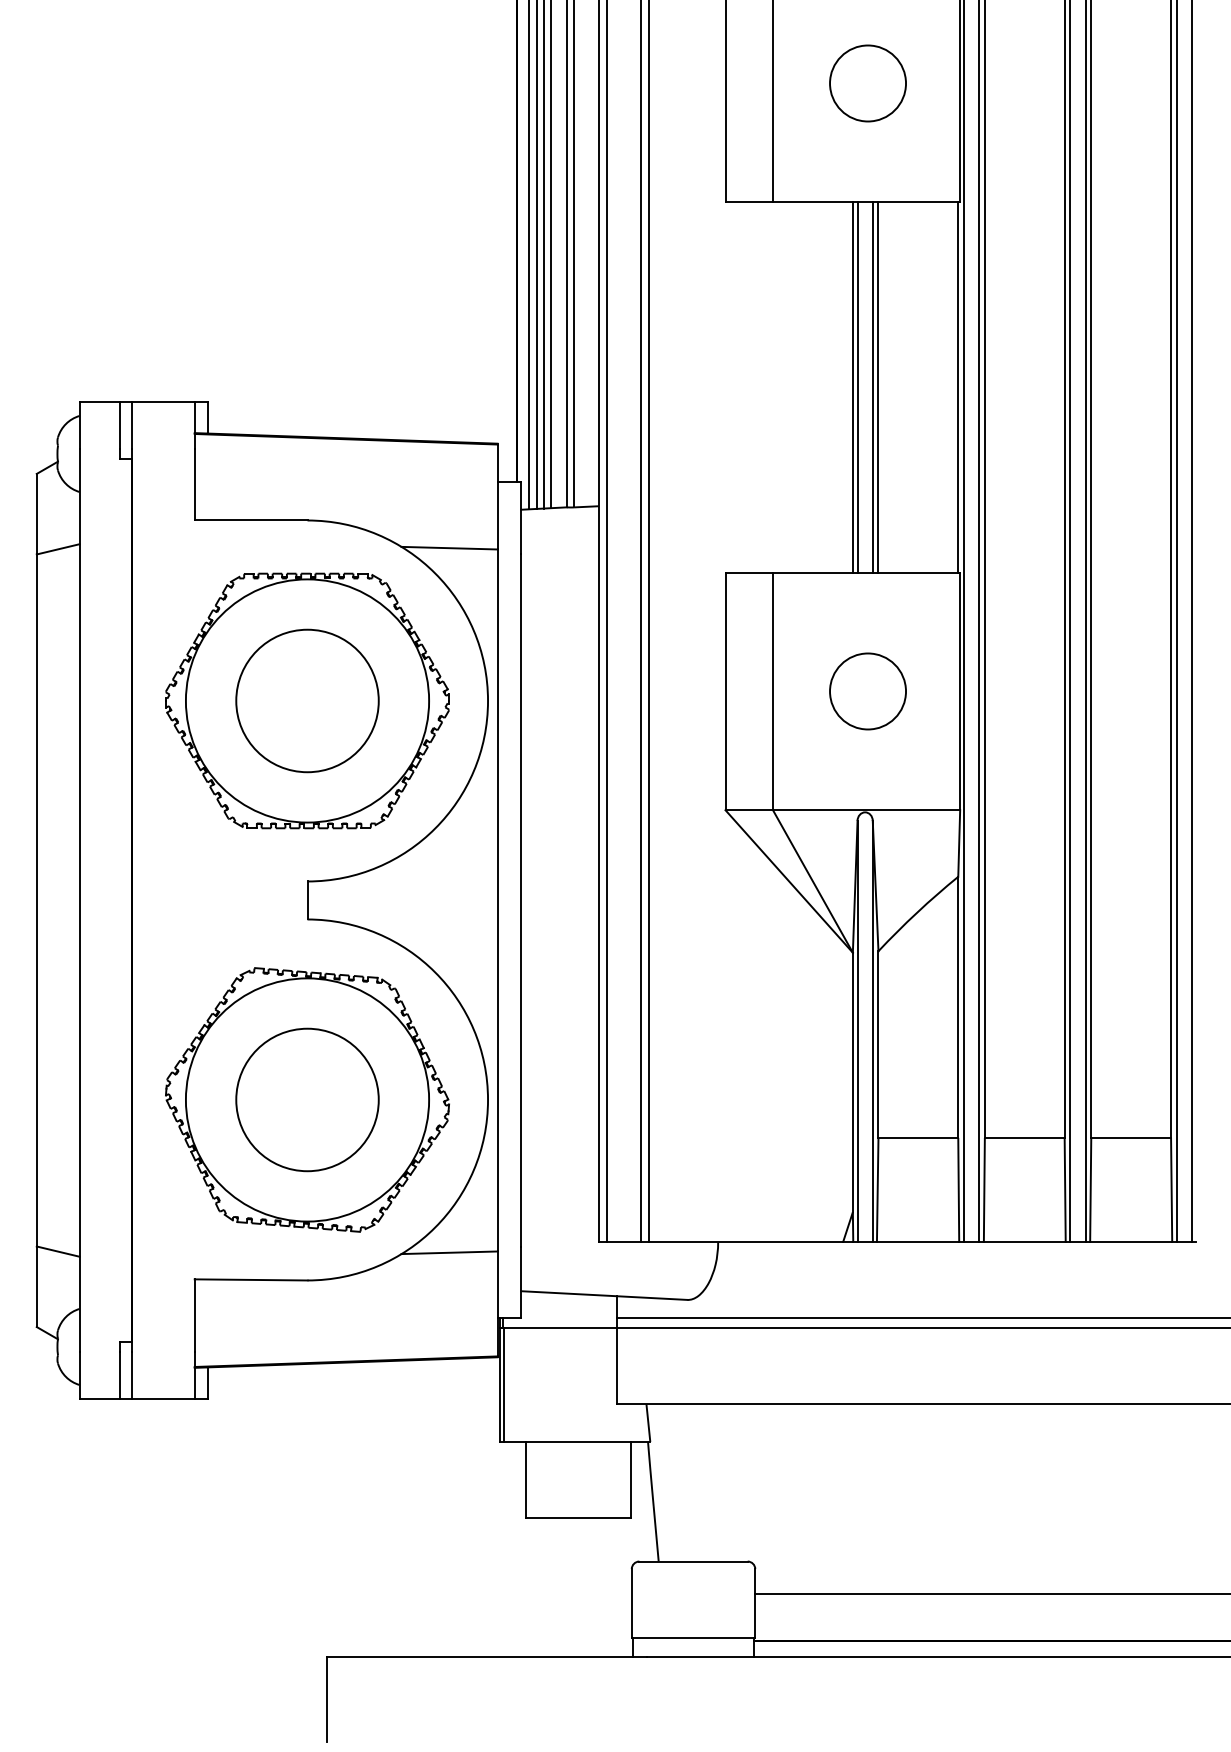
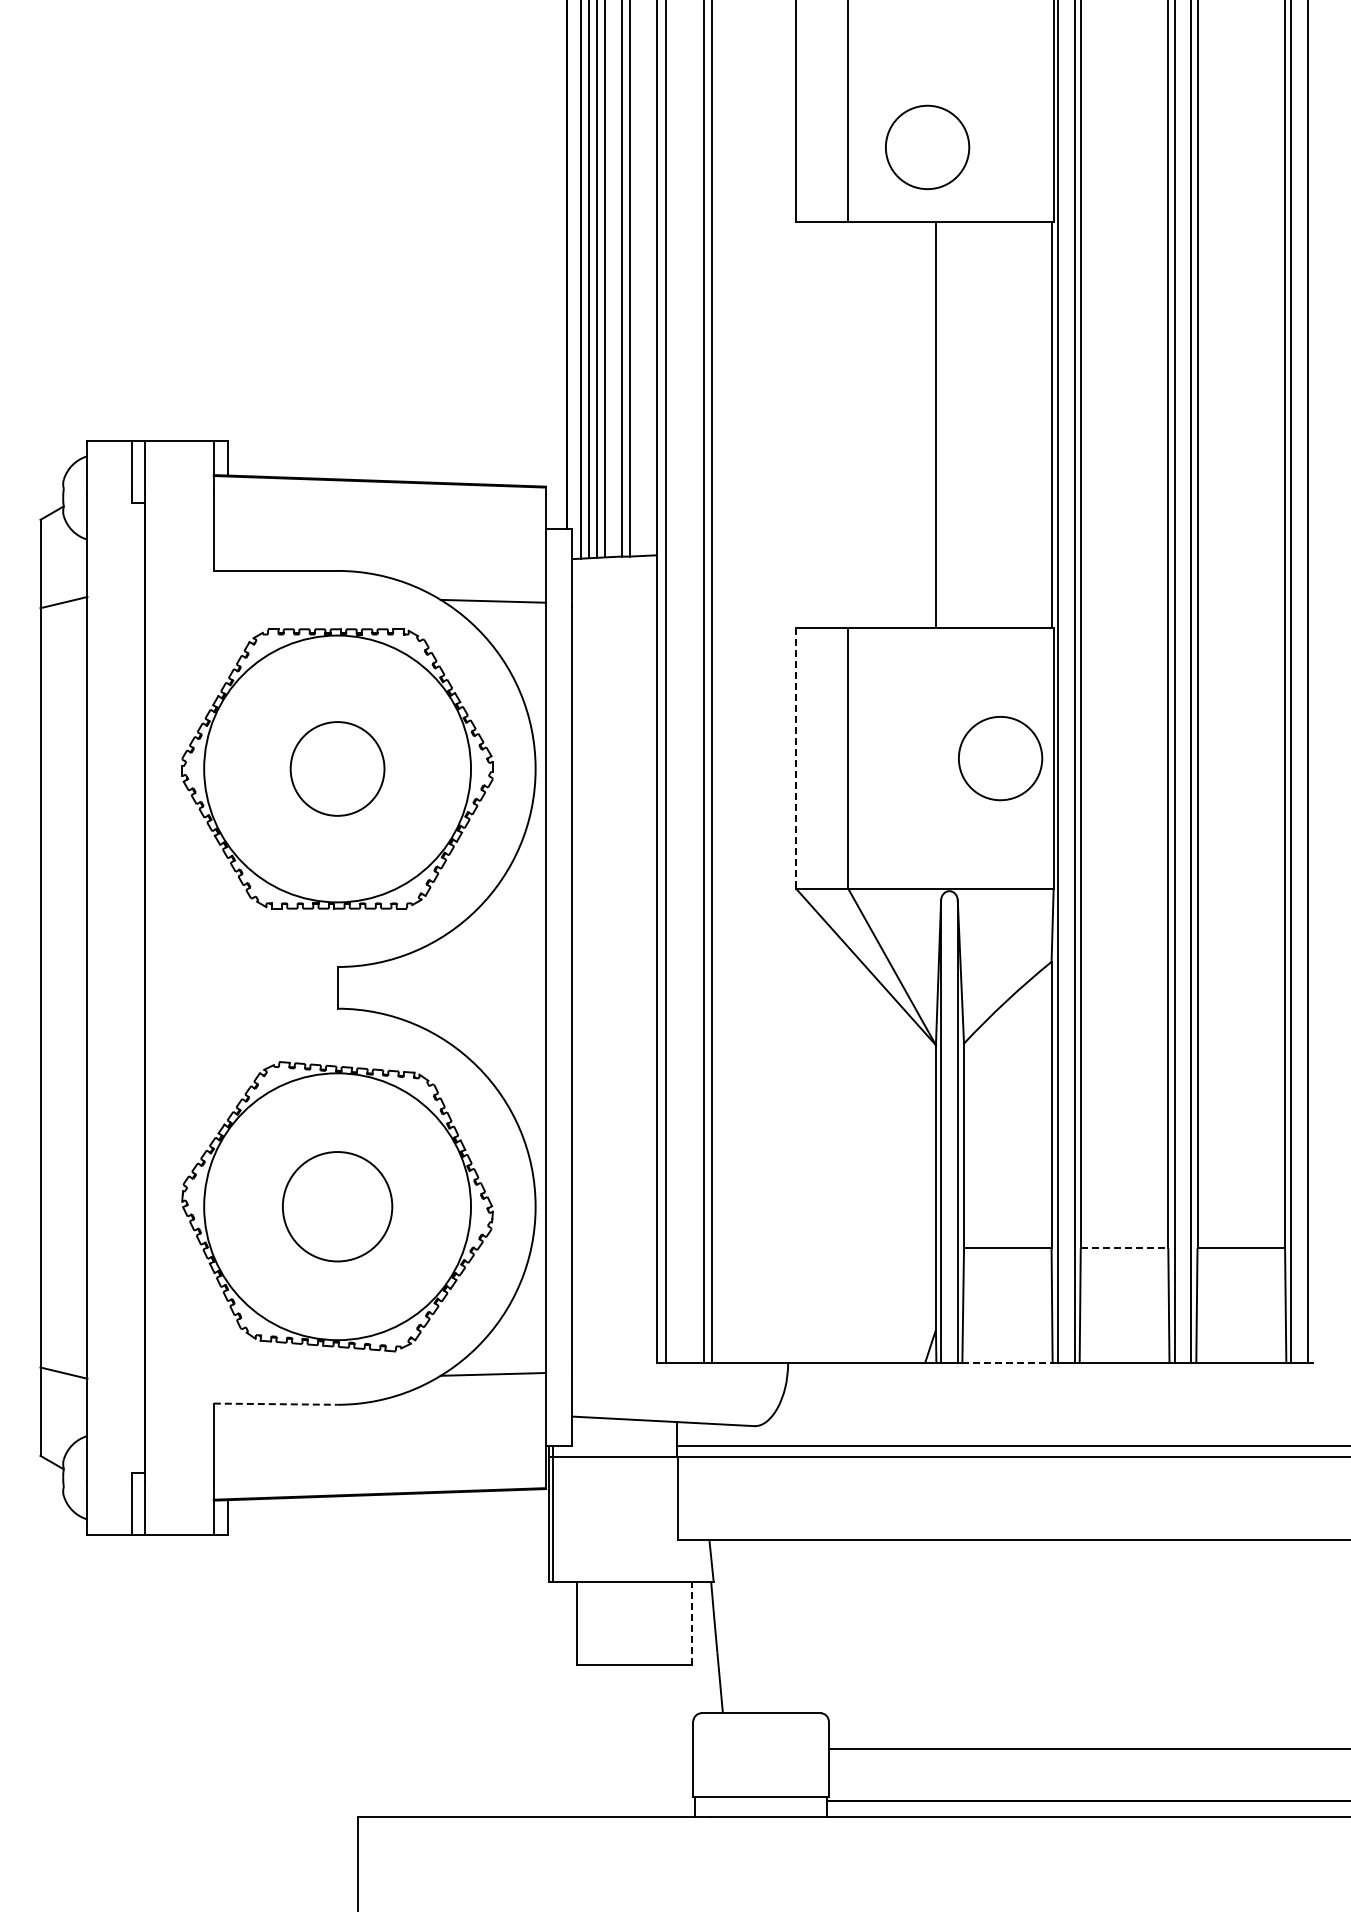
circle: (867, 82) -> (927, 146), moved
line: (857, 387) -> (941, 424), removed
line: (872, 387) -> (957, 424), removed
line: (878, 387) -> (964, 424), removed
circle: (867, 691) -> (1000, 758), moved
line: (725, 692) -> (796, 759), solid -> dashed
circle: (307, 700) -> (337, 768), size x0.6
circle: (307, 1099) -> (337, 1206), size x0.7
line: (1024, 1138) -> (1124, 1248), solid -> dashed
line: (918, 1242) -> (1007, 1363), solid -> dashed
line: (250, 1280) -> (275, 1404), solid -> dashed
line: (630, 1479) -> (691, 1623), solid -> dashed

